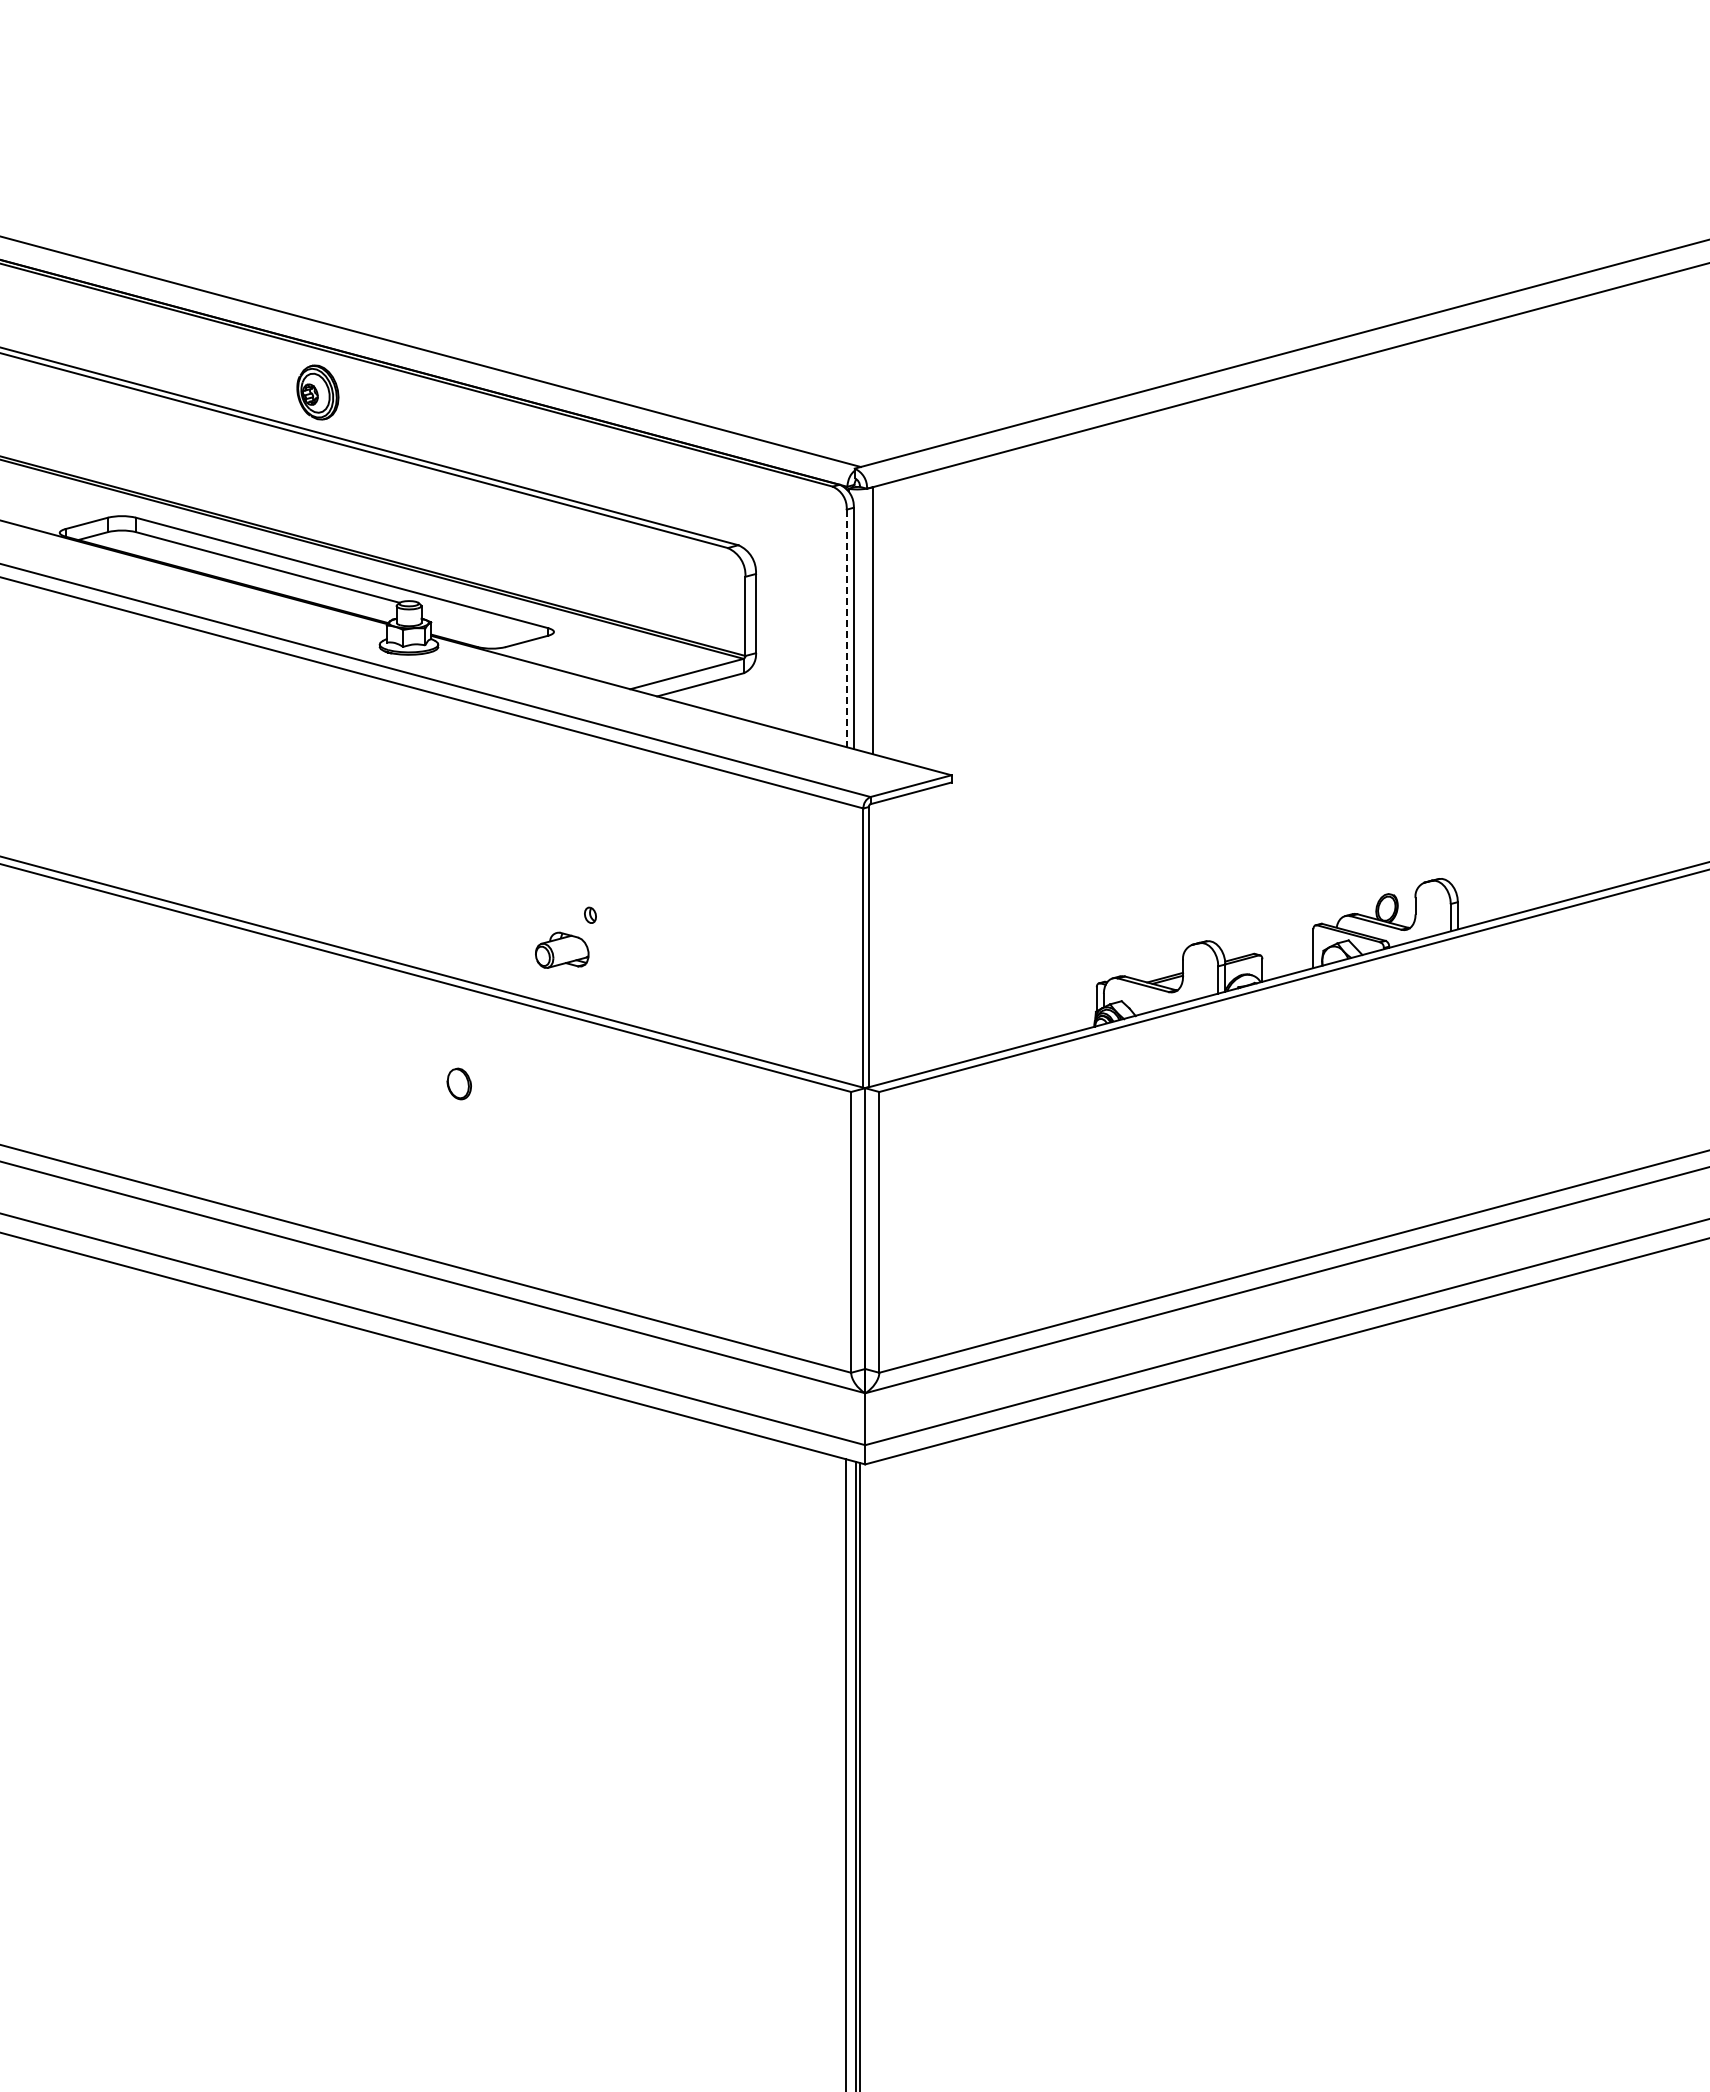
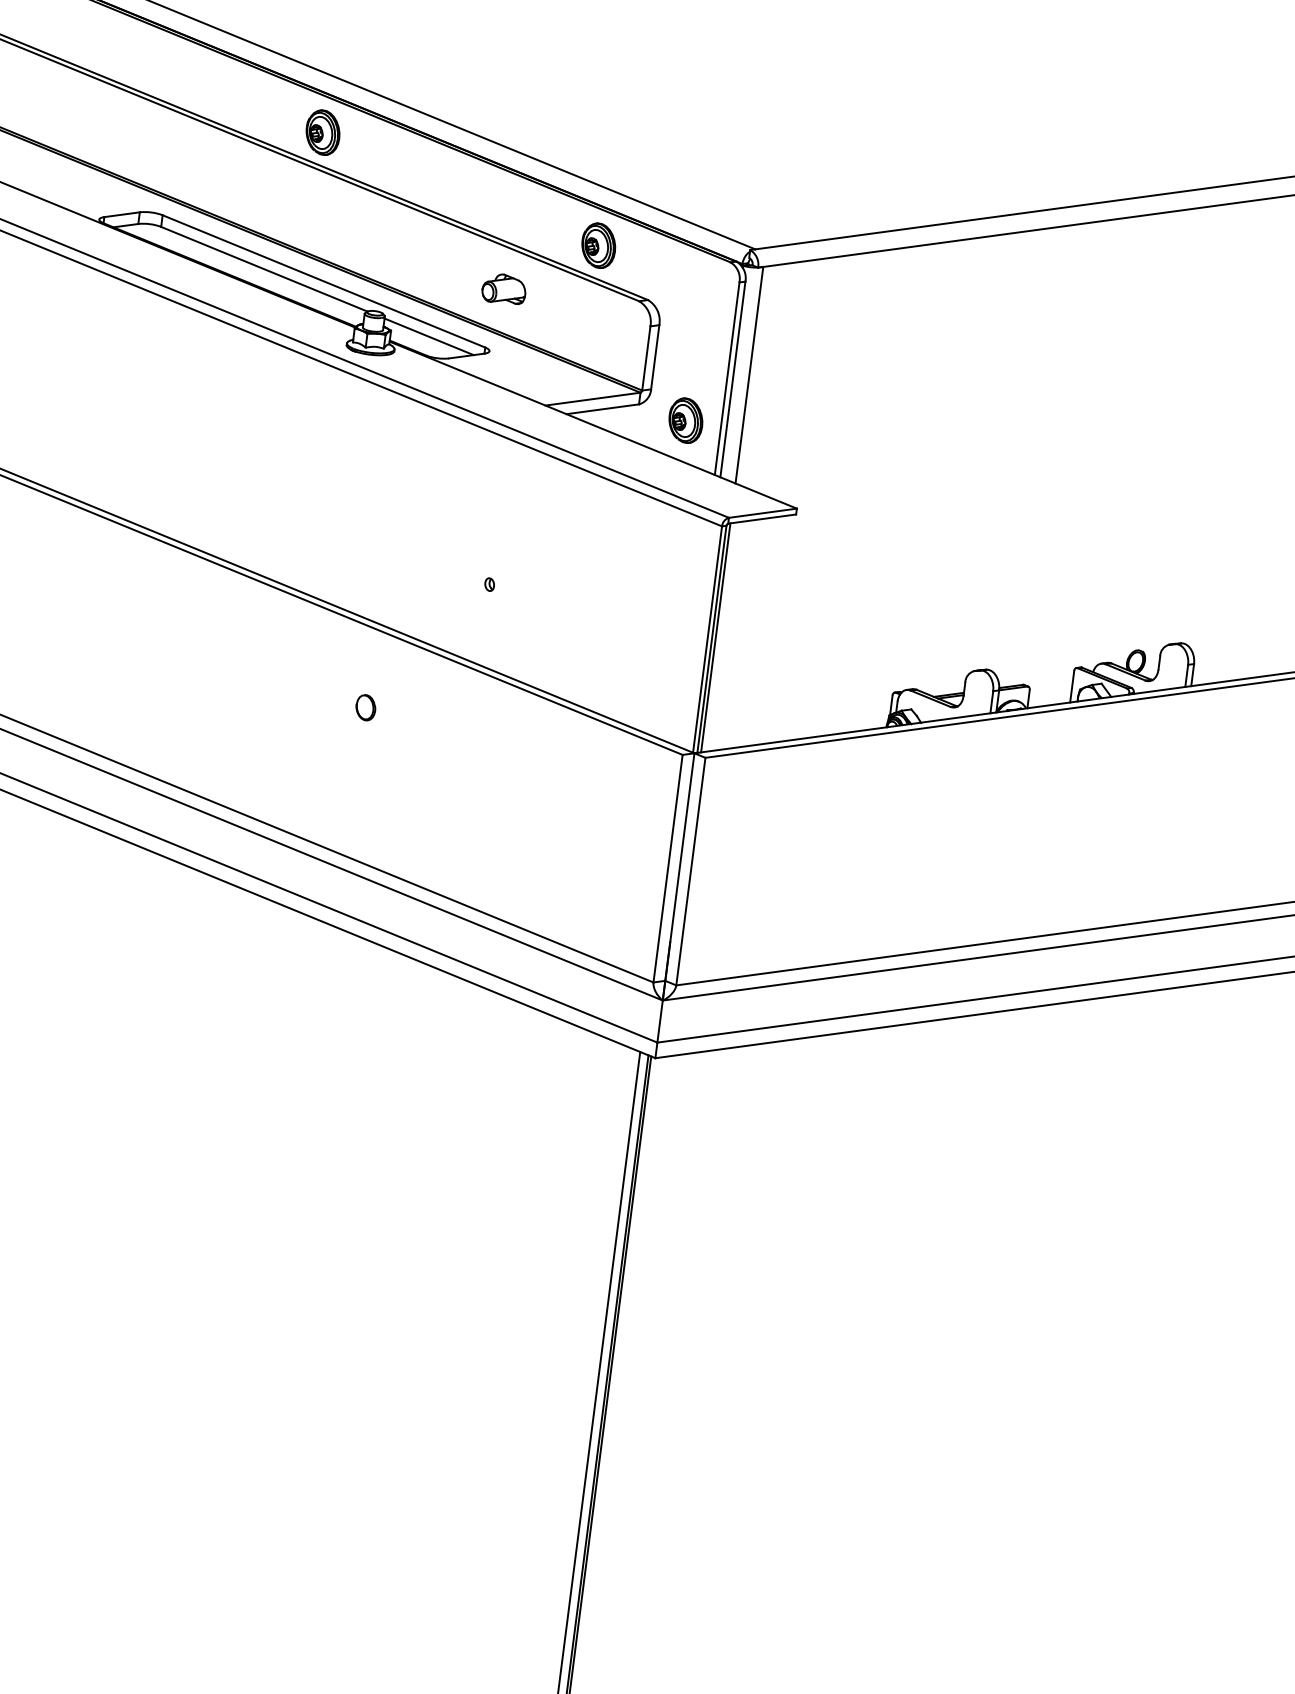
part: (669, 486) -> (598, 245), added
line: (478, 623) -> (429, 336), added
line: (846, 628) -> (726, 378), dashed -> solid
part: (802, 685) -> (685, 420), added
line: (873, 944) -> (716, 637), added
part: (562, 949) -> (504, 288), moved

